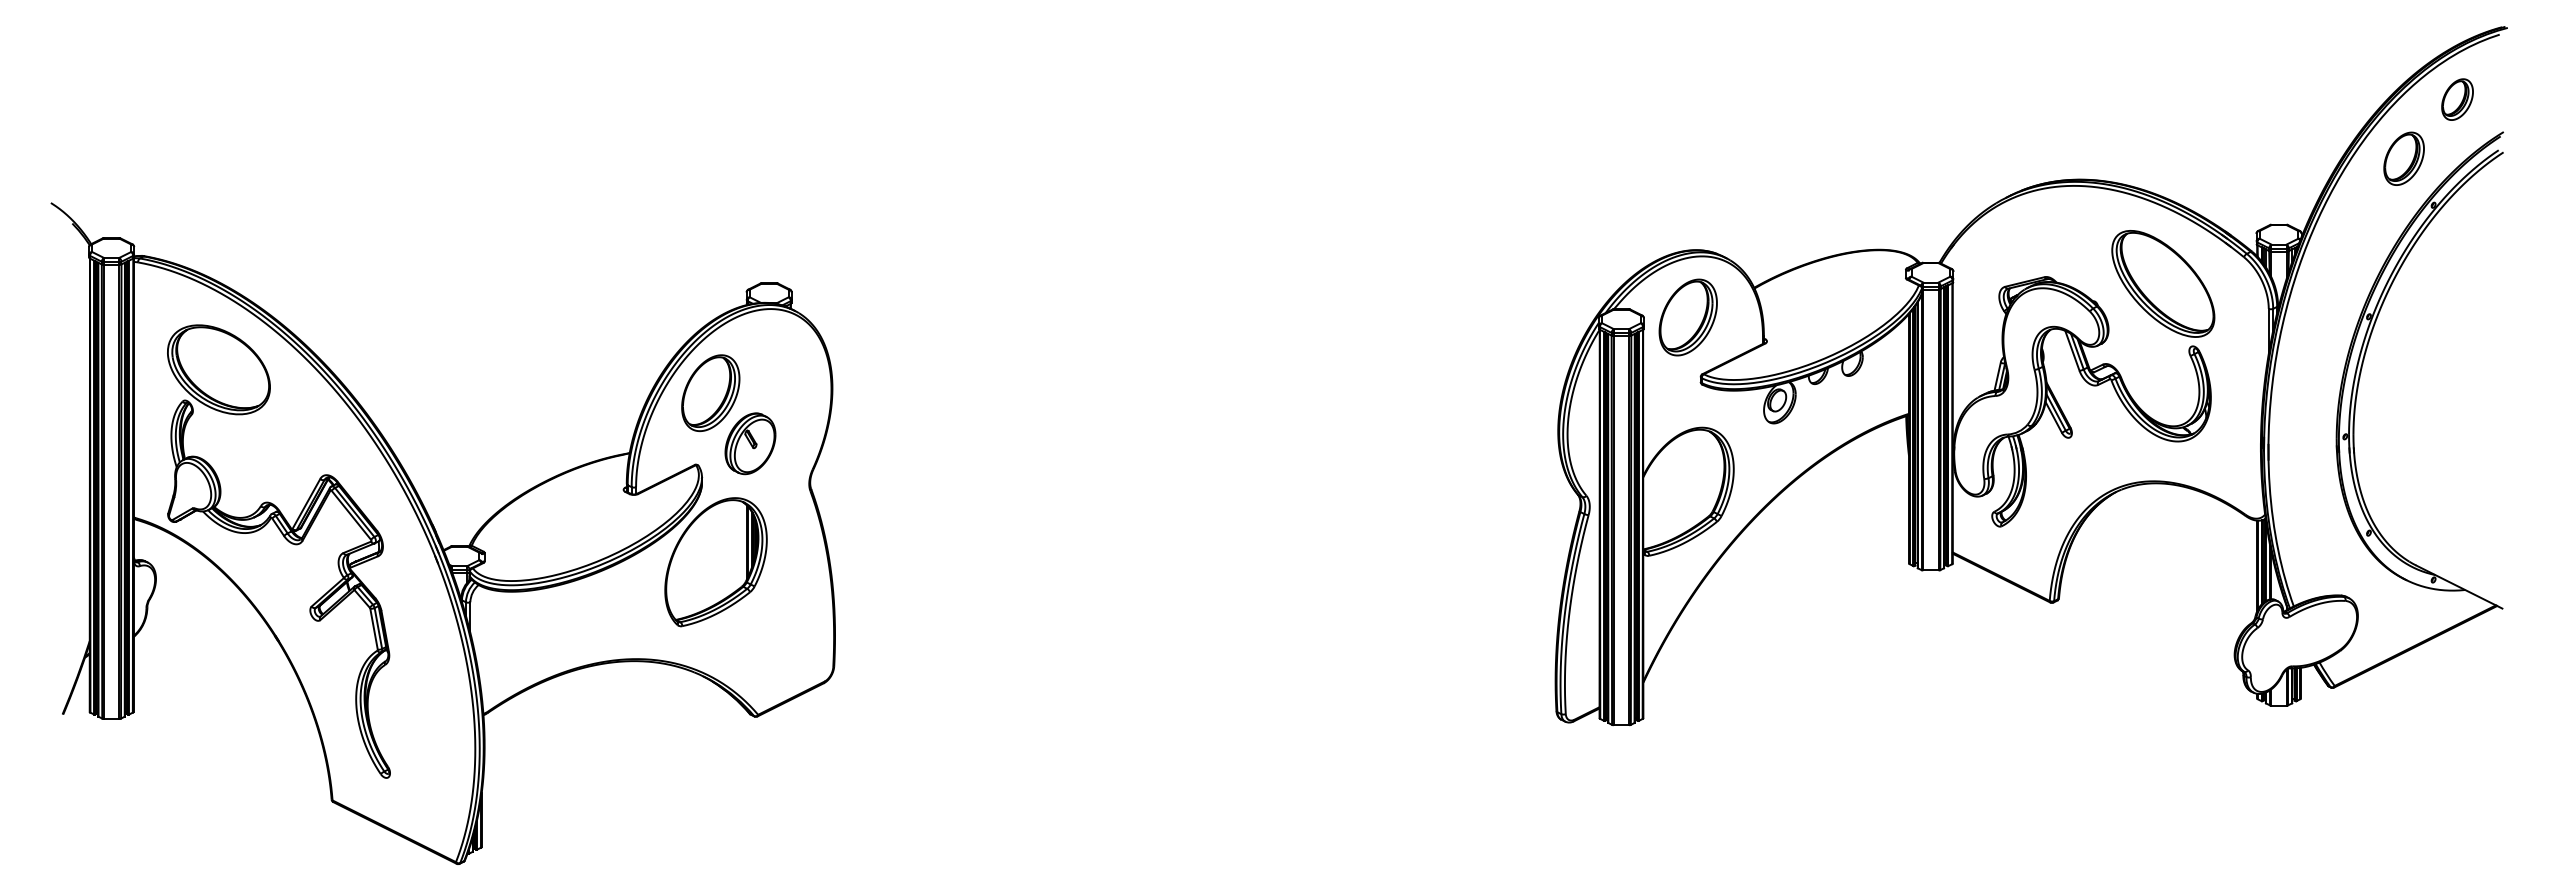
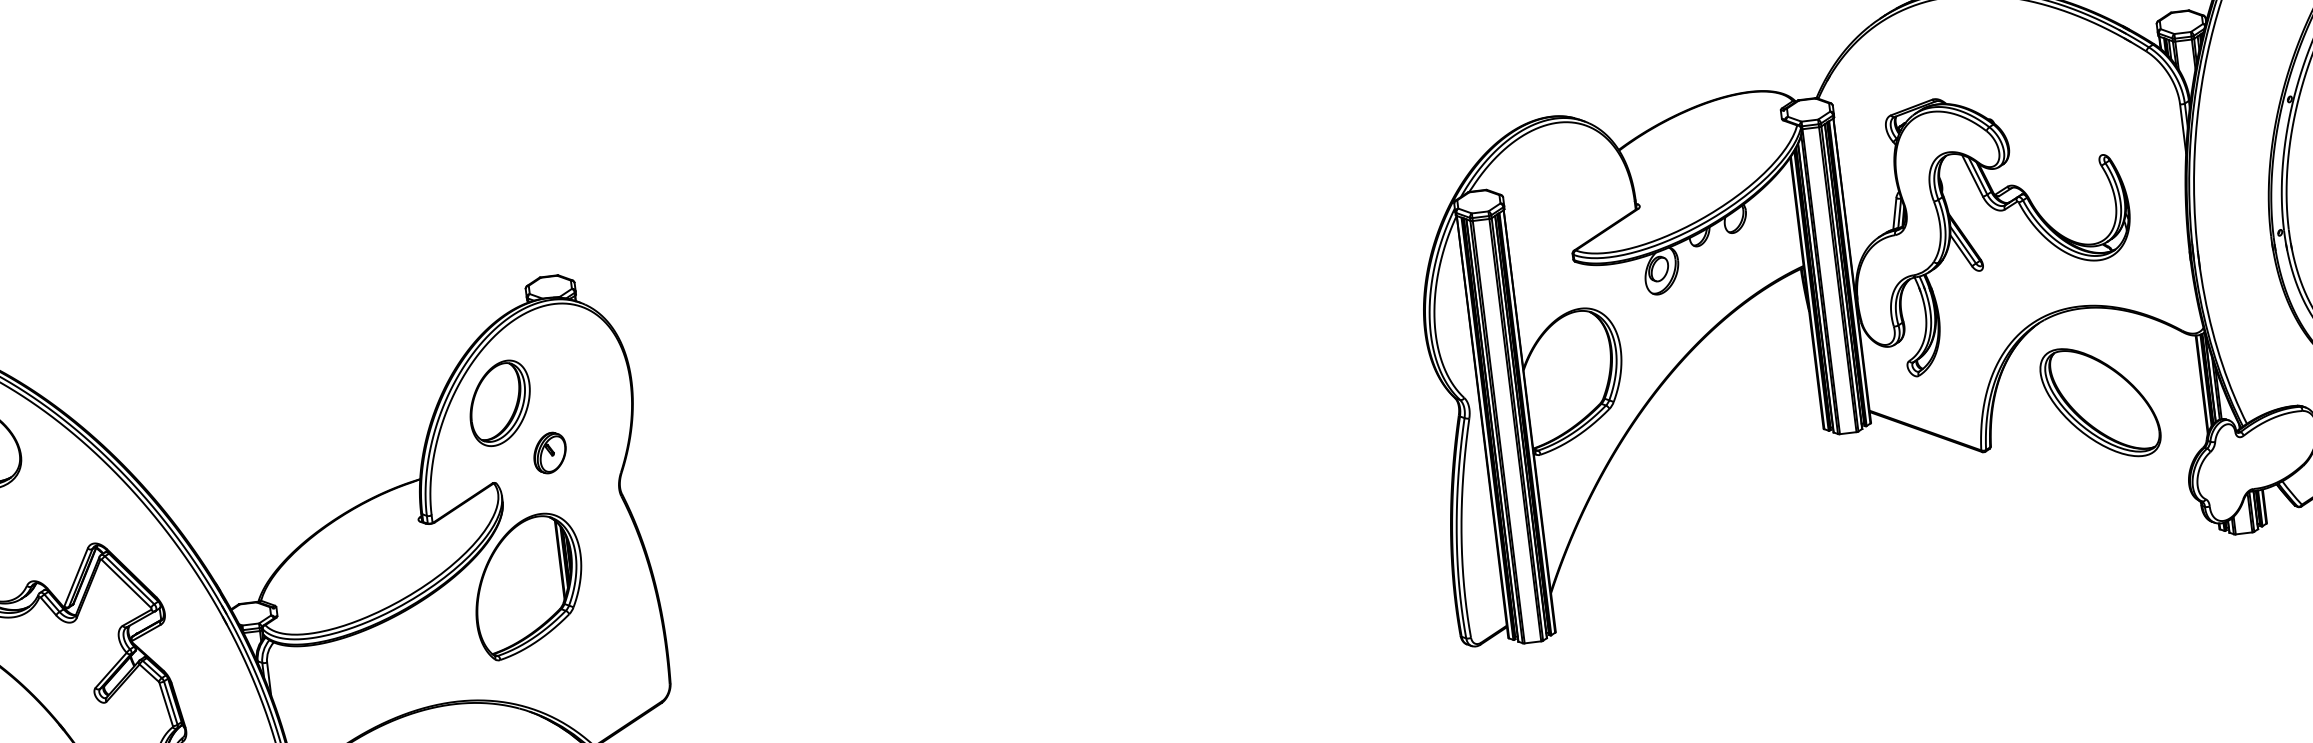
part: (2163, 283) -> (2100, 402), moved
part: (1687, 317) -> (1550, 191), removed
part: (750, 443) -> (550, 452), size x0.6

